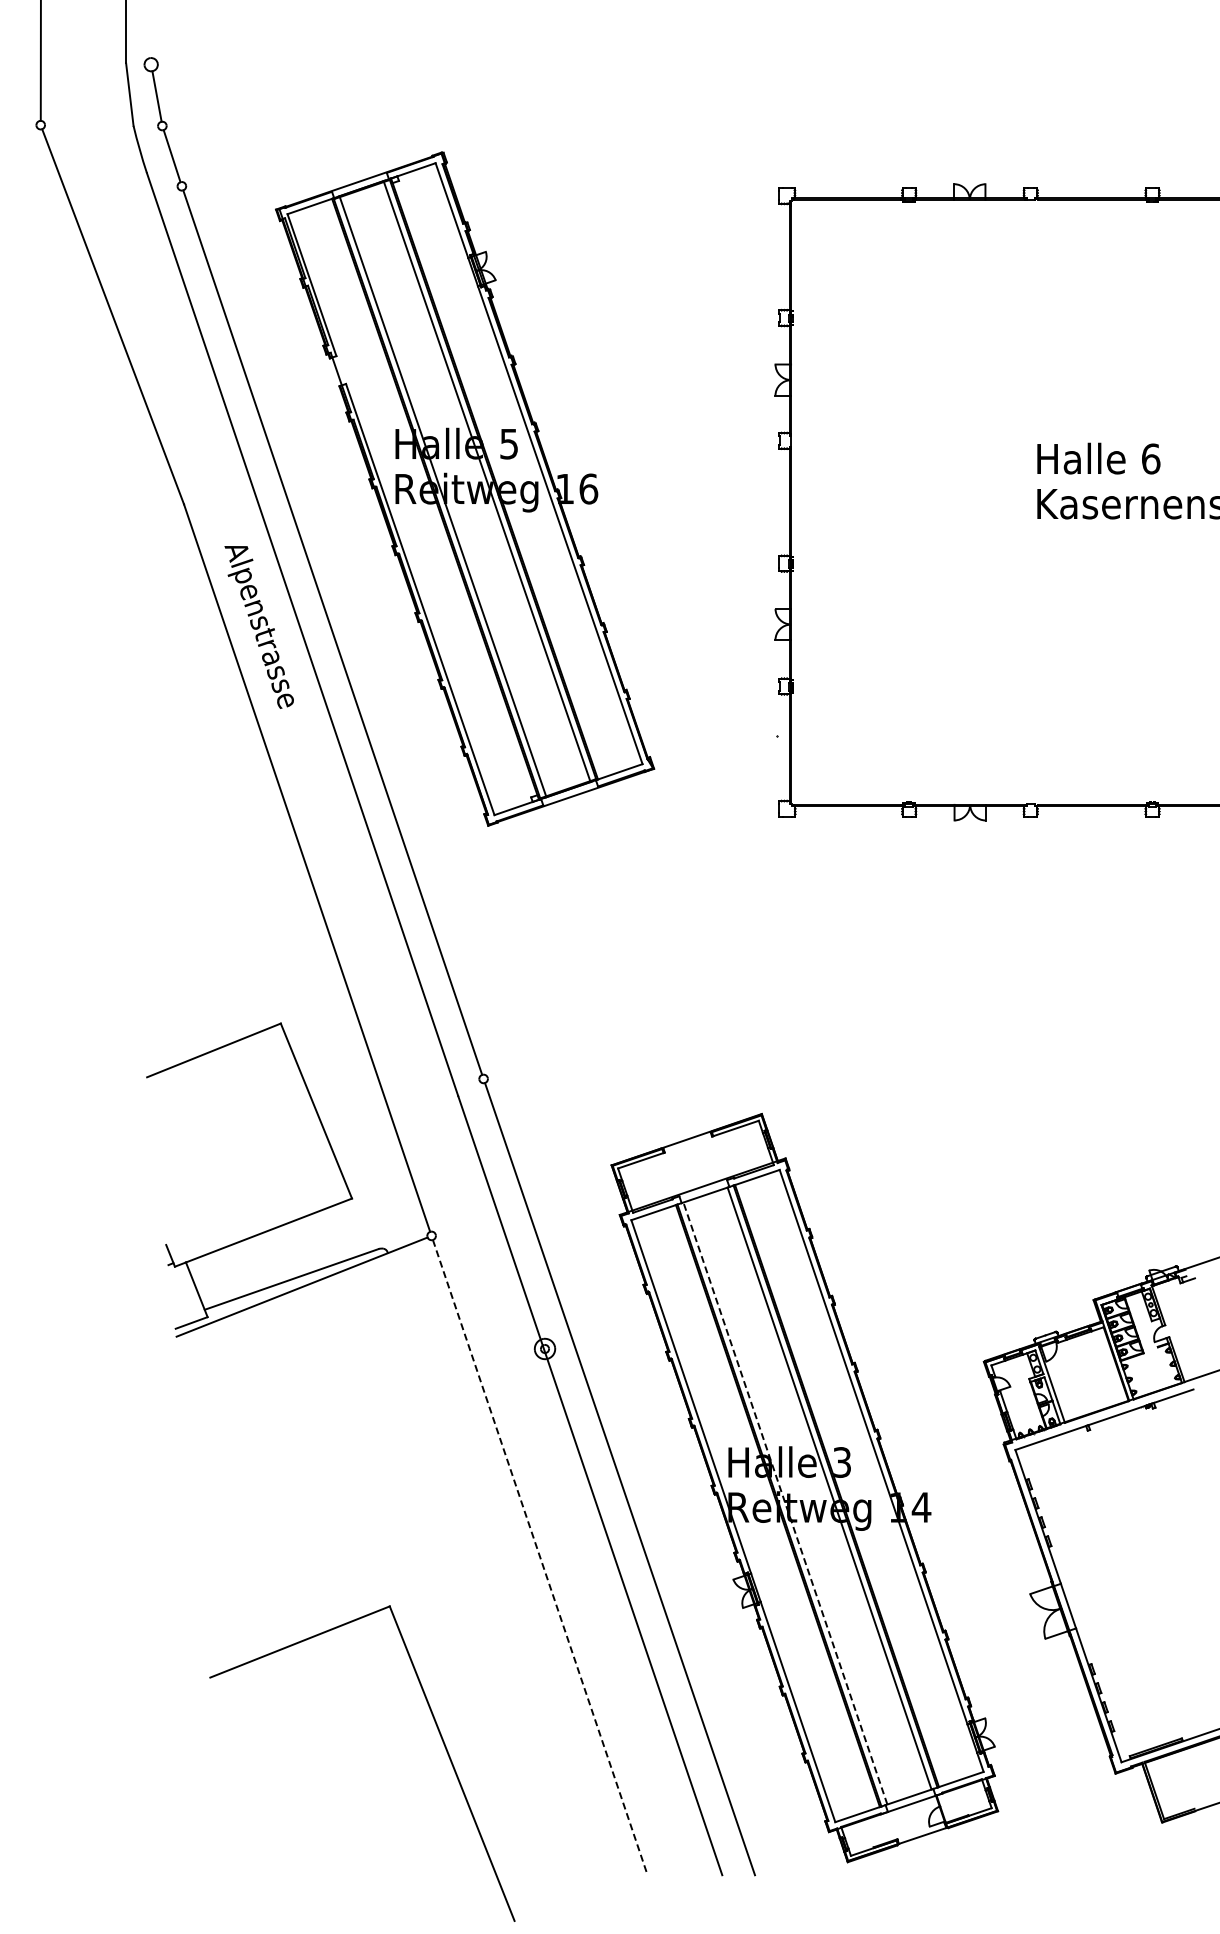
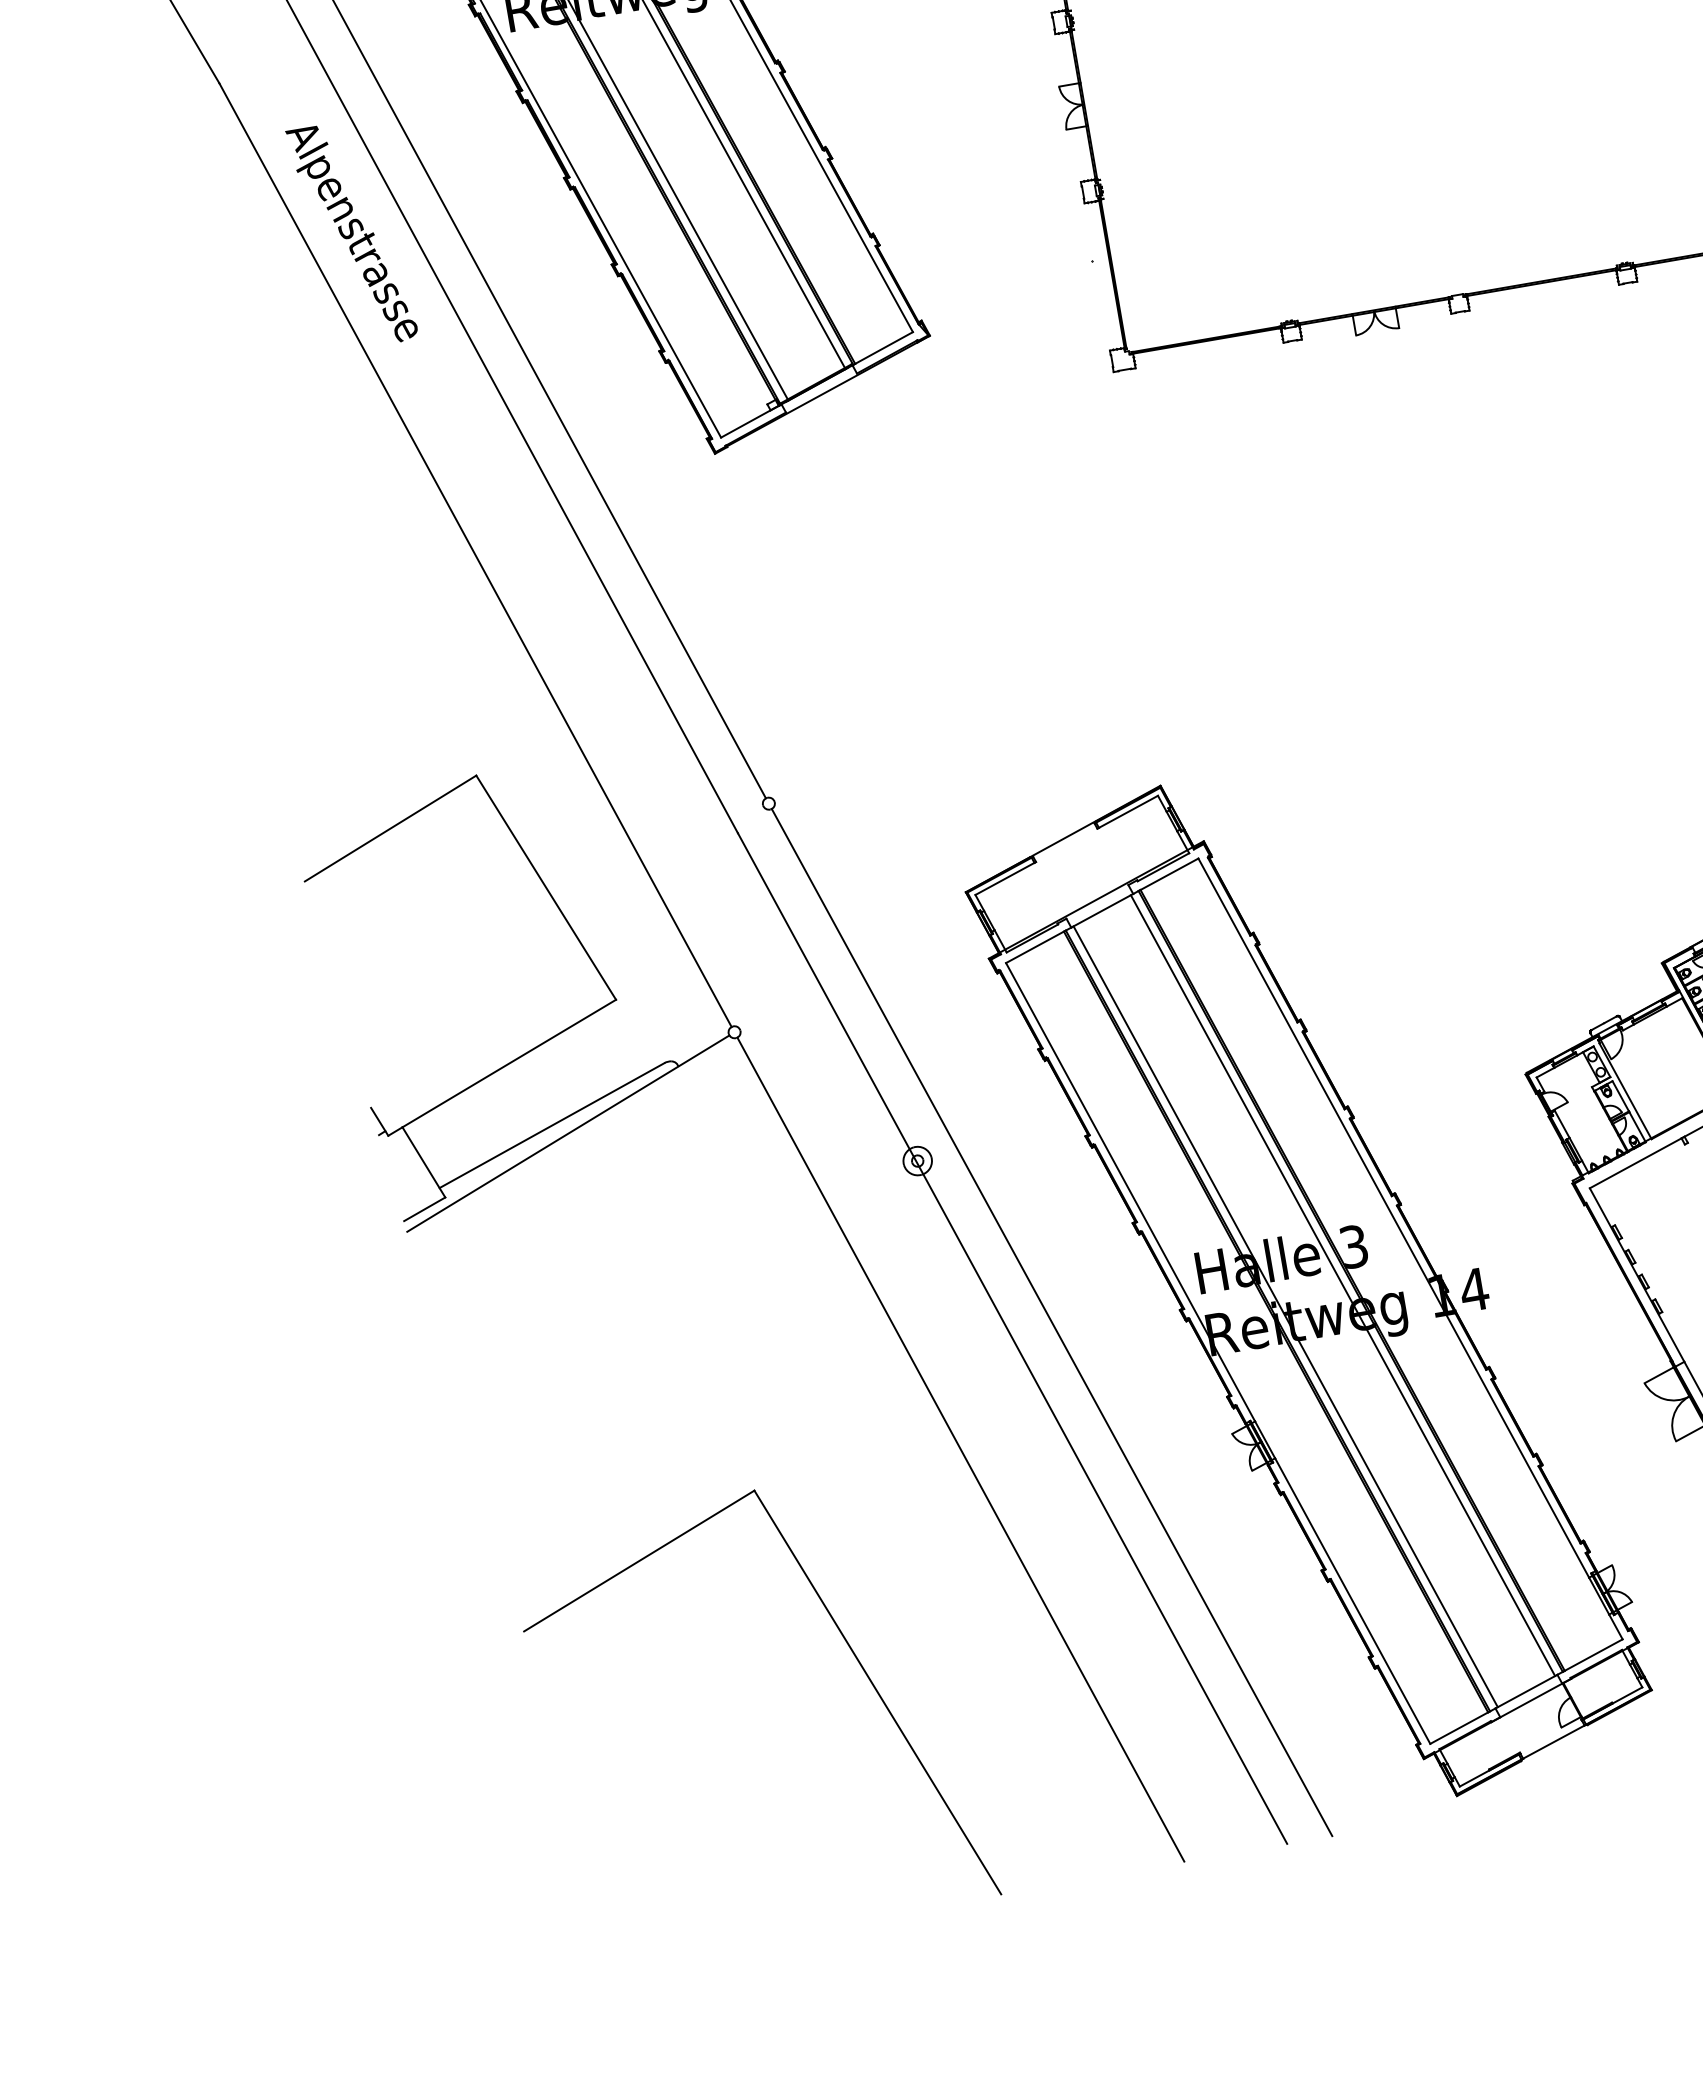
line: (785, 1503) -> (1285, 1316), dashed -> solid
line: (540, 1558) -> (961, 1450), dashed -> solid
part: (438, 1732) -> (851, 1652), moved

